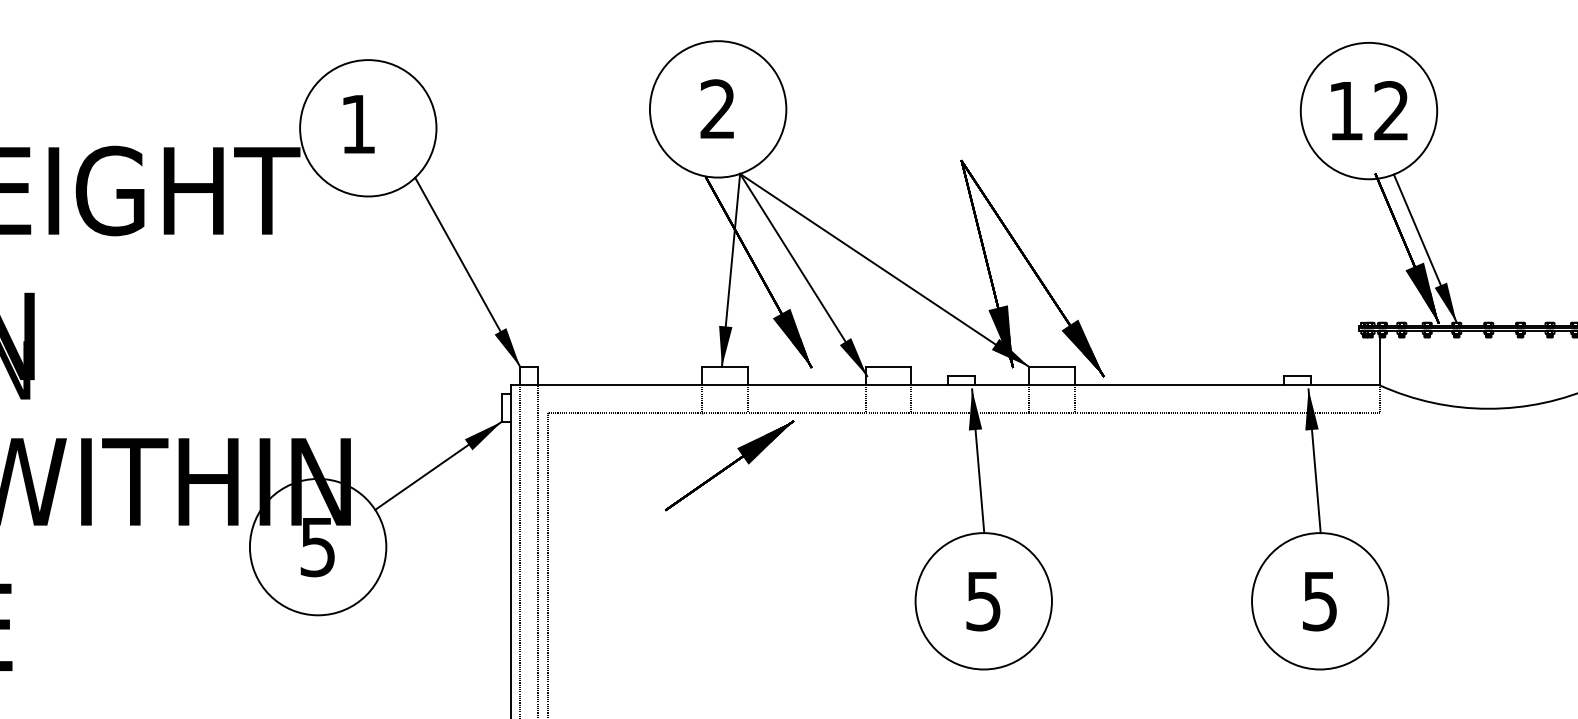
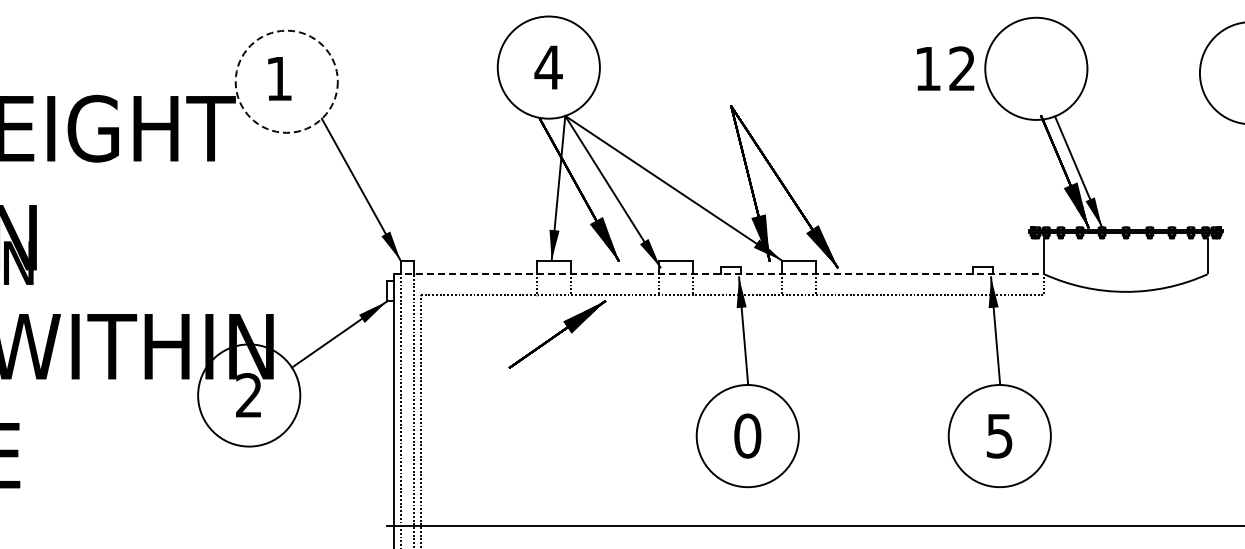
text: (717, 109) -> (548, 67), 2 -> 4
text: (1369, 110) -> (945, 68), moved
circle: (367, 127) -> (286, 81), solid -> dashed
line: (945, 385) -> (719, 274), solid -> dashed
text: (317, 547) -> (248, 395), 5 -> 2
text: (983, 600) -> (747, 435), 5 -> 0

